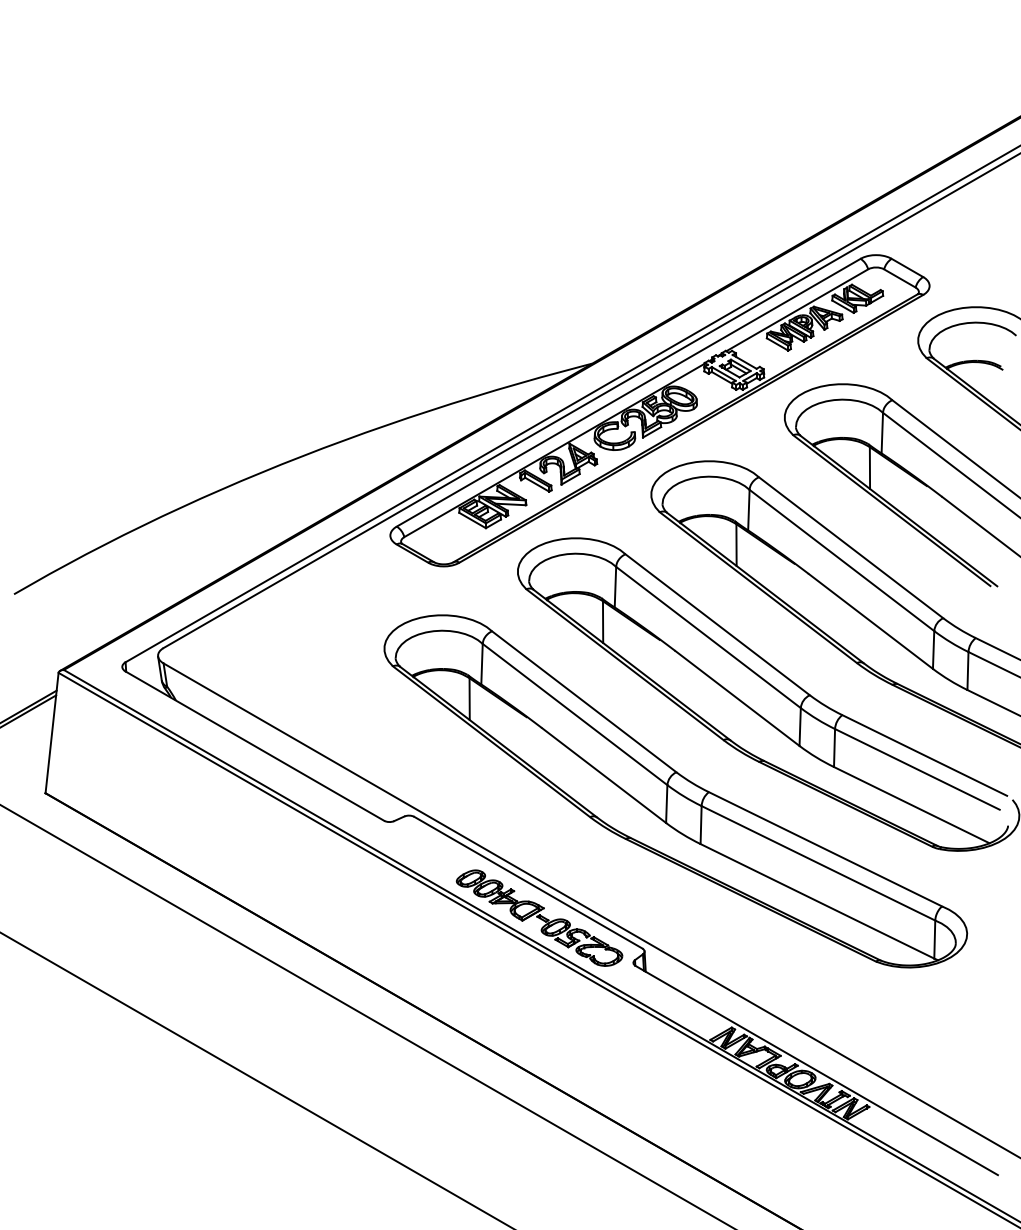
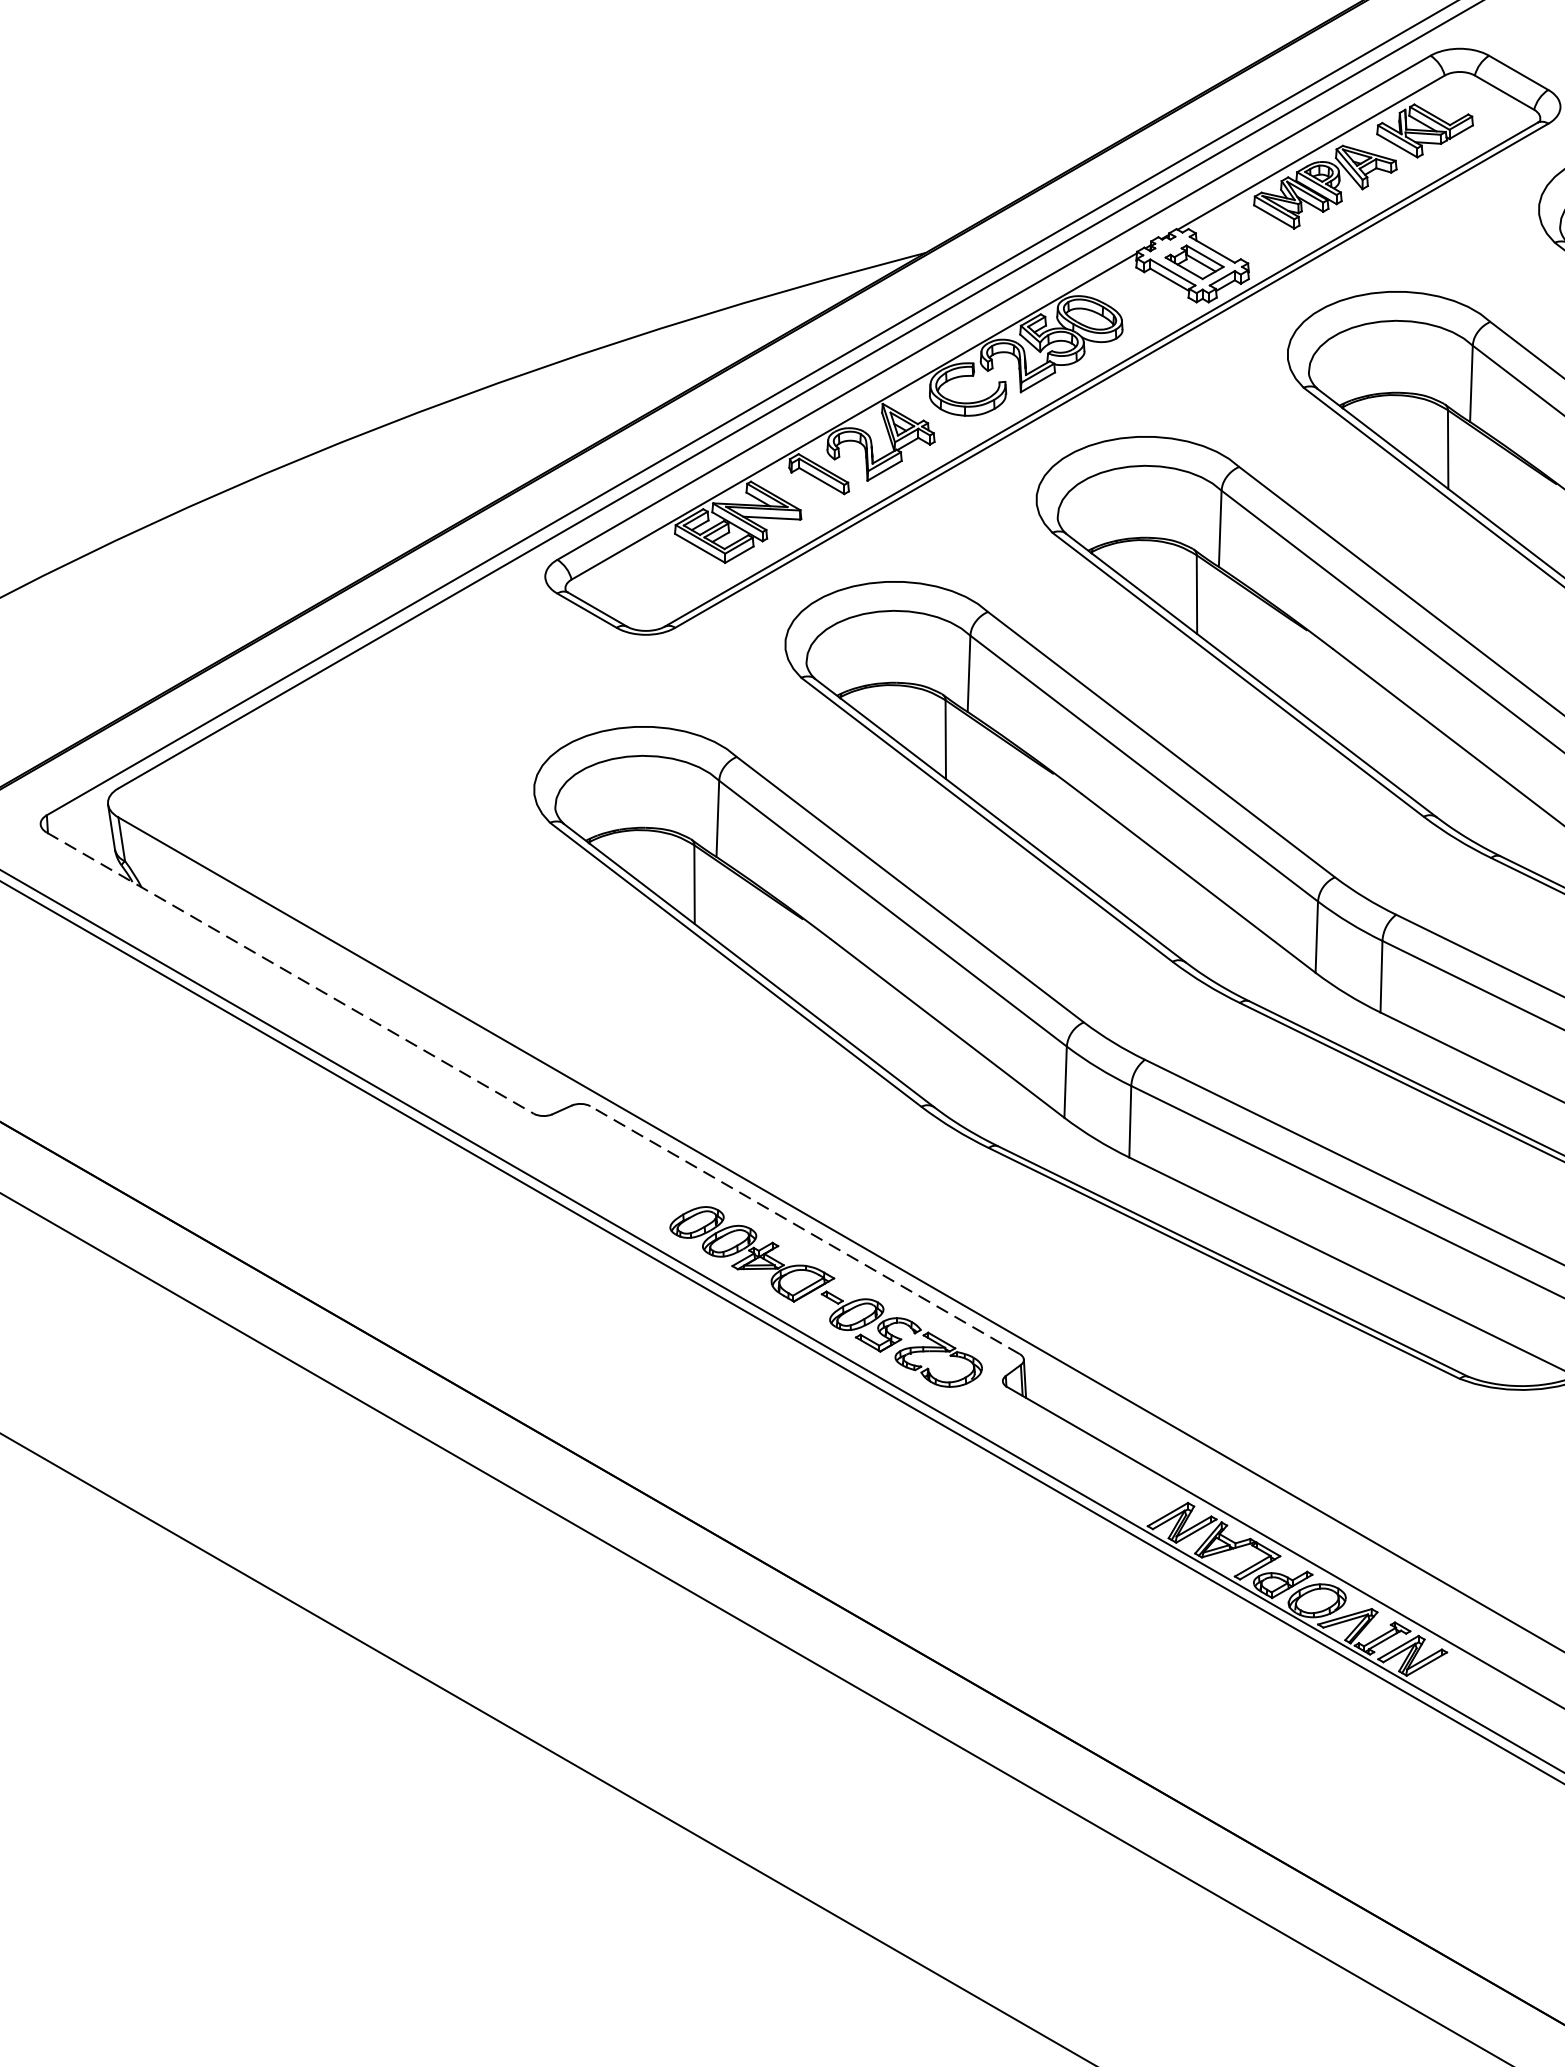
line: (255, 746) -> (291, 973), solid -> dashed
line: (528, 882) -> (805, 1229), solid -> dashed

